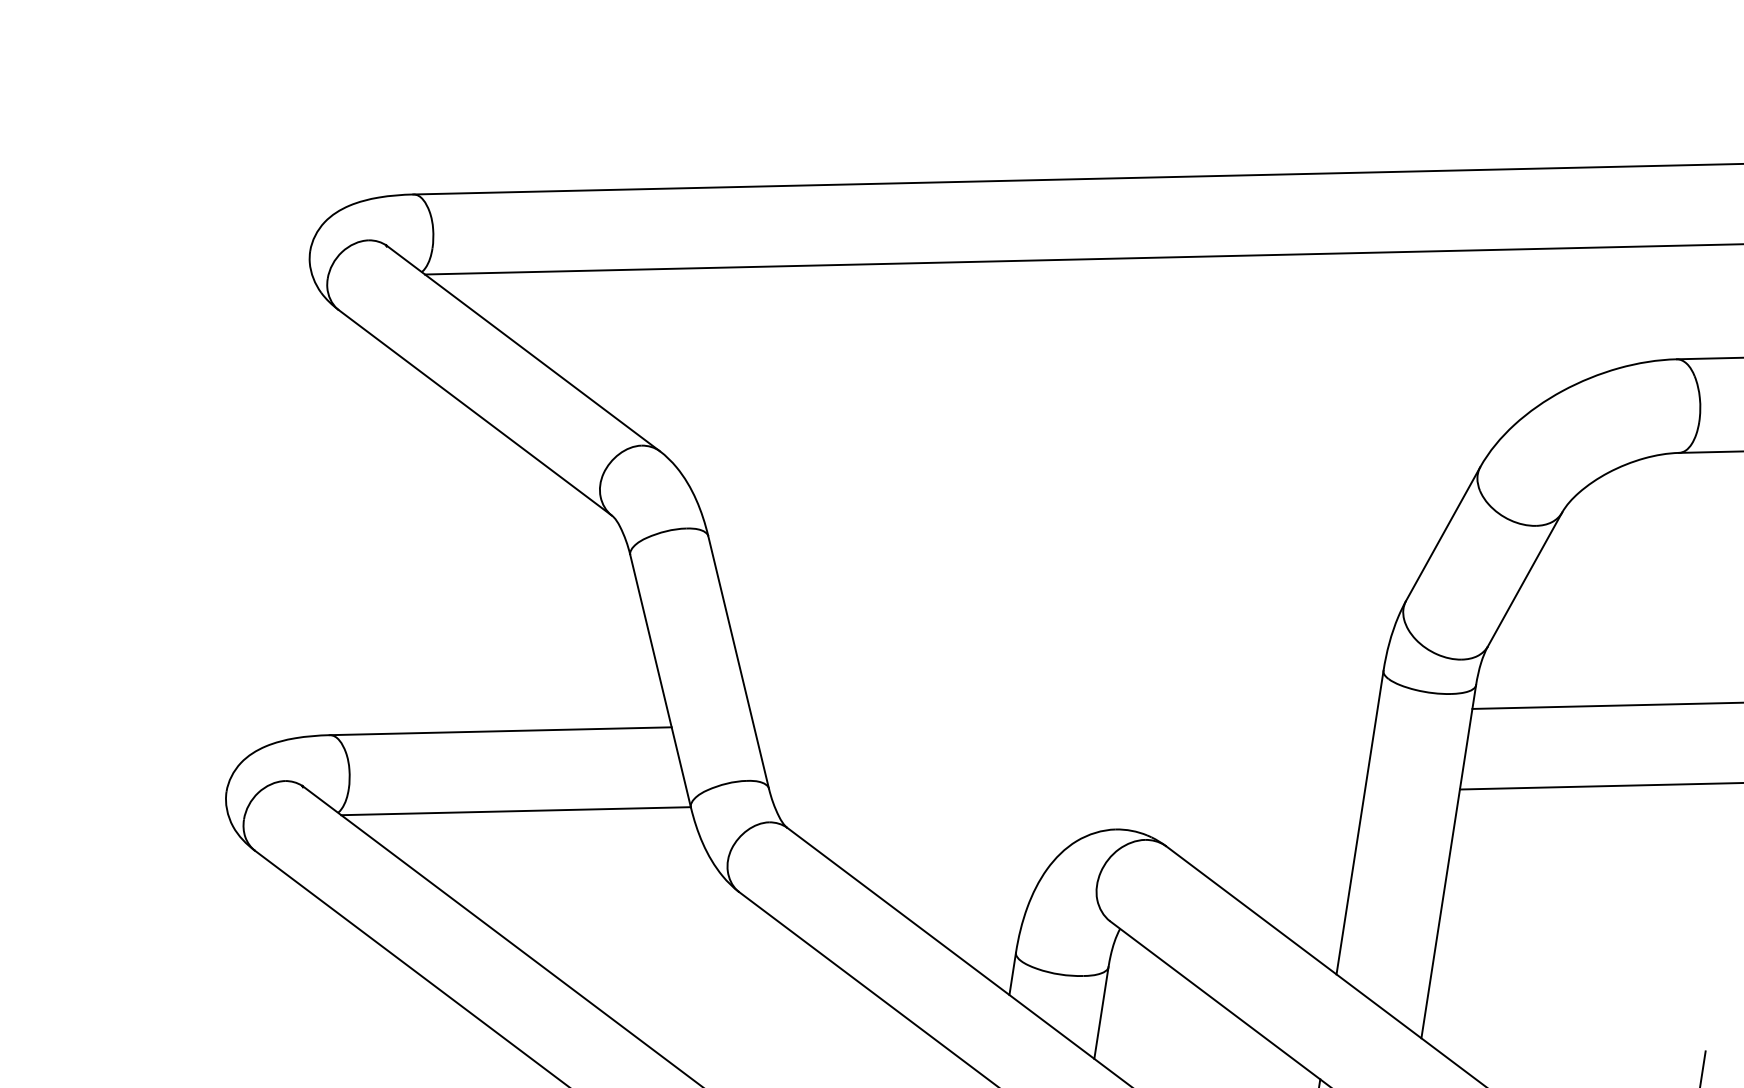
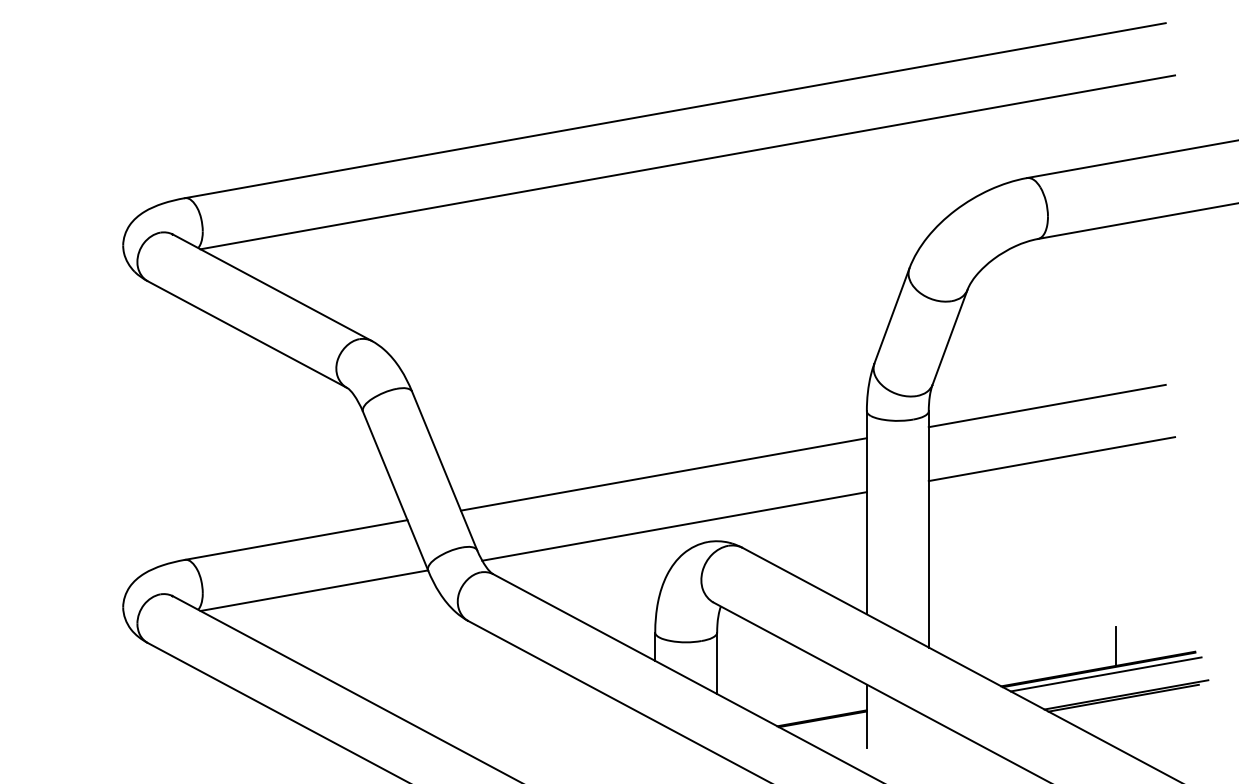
line: (1064, 718) -> (663, 474), added
line: (1069, 798) -> (674, 526), added

